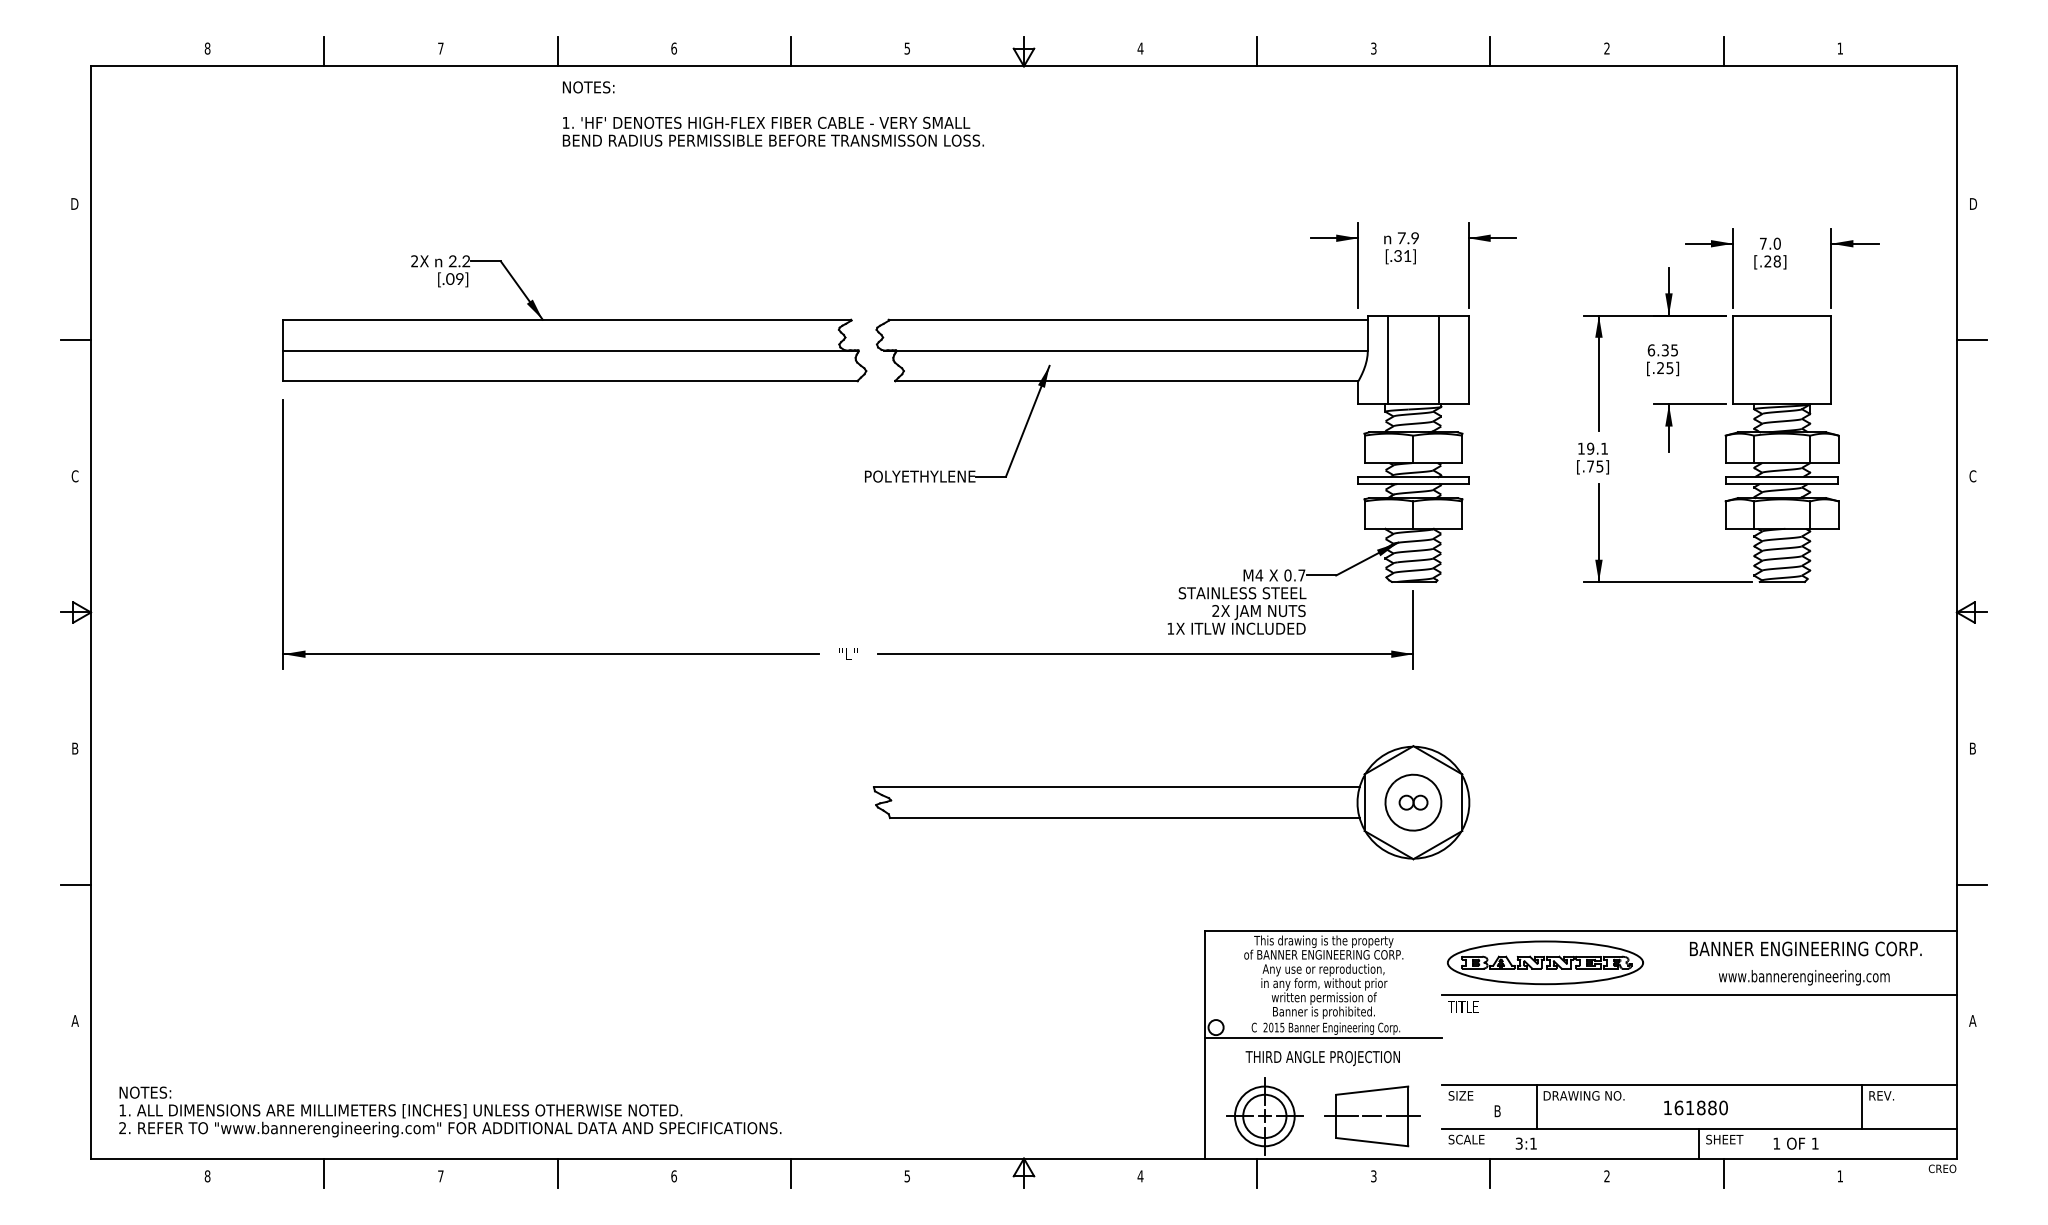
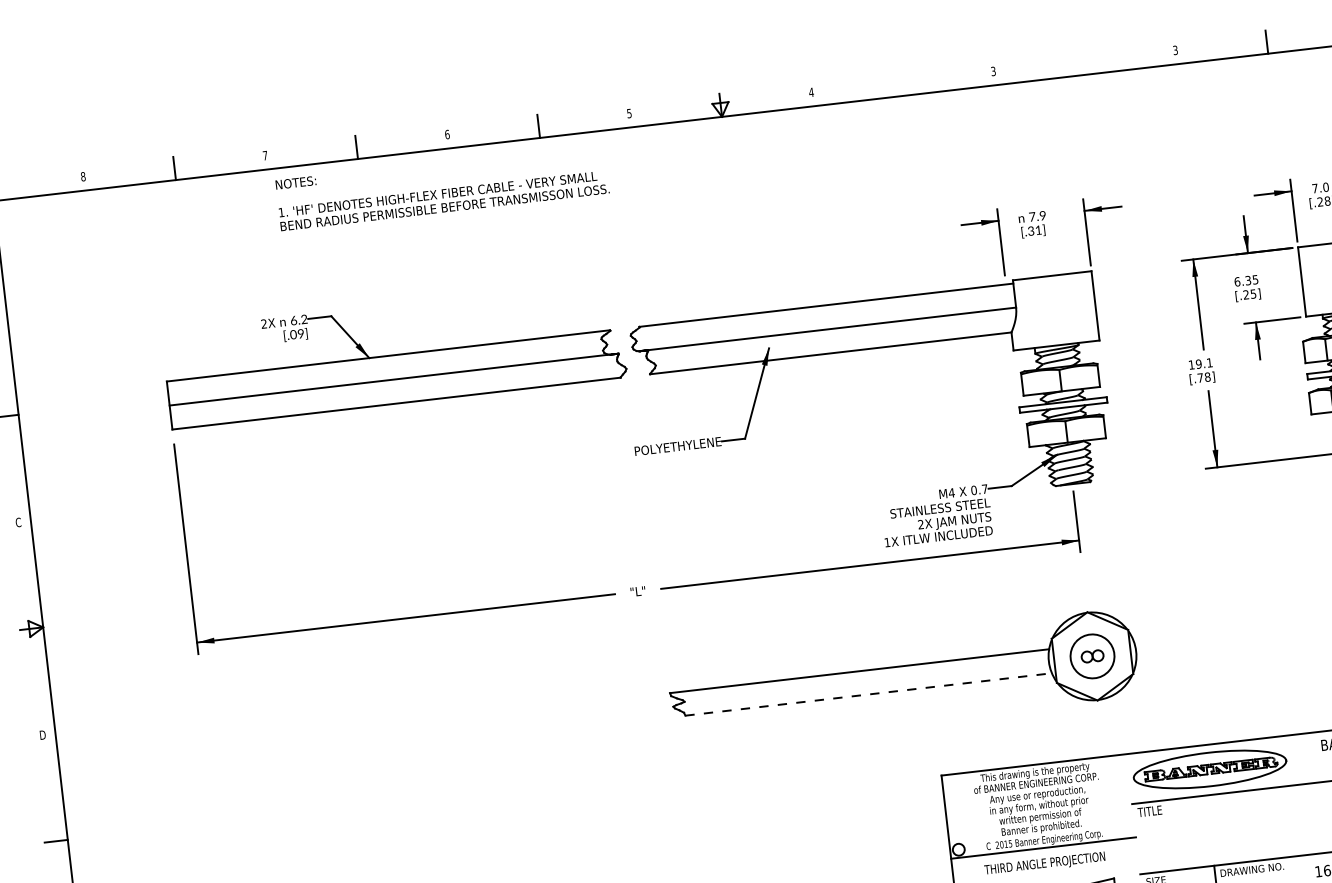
text: (1606, 48) -> (1175, 50), 2 -> 3
line: (1257, 51) -> (902, 84), removed
line: (1490, 51) -> (1084, 63), removed
text: (772, 113) -> (441, 186), moved
text: (452, 261) -> (293, 320), 2.2 -> 6.2
line: (1388, 359) -> (1033, 312), removed
line: (1438, 359) -> (1072, 308), removed
text: (1599, 466) -> (1207, 377), [.75] -> [.78]
text: (74, 748) -> (42, 735), B -> D
line: (1124, 818) -> (868, 694), solid -> dashed

